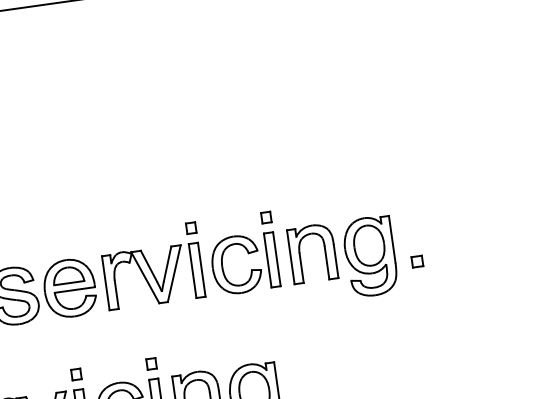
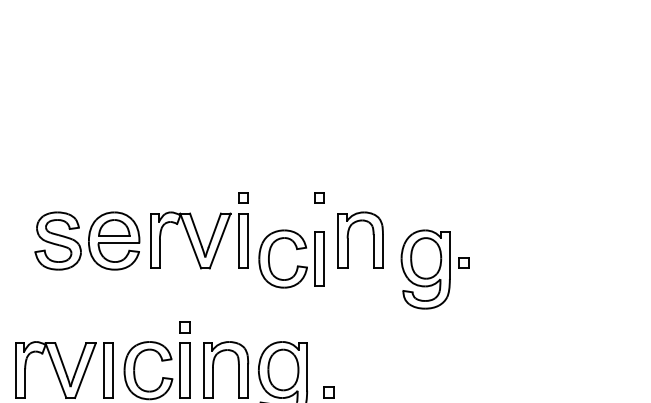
part: (370, 256) -> (425, 269), moved
part: (251, 269) -> (297, 265), moved
part: (76, 374) -> (108, 327), removed

